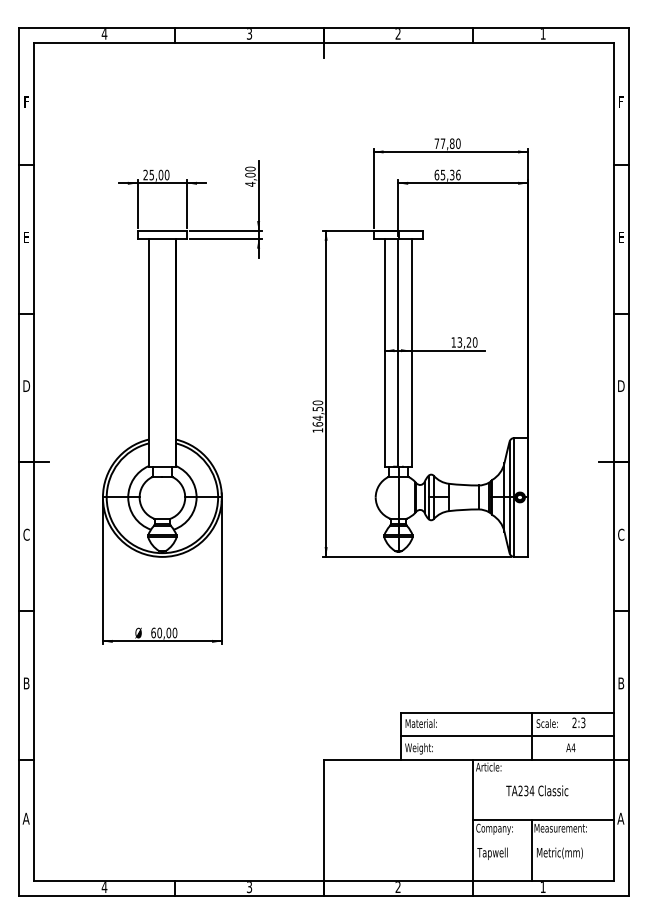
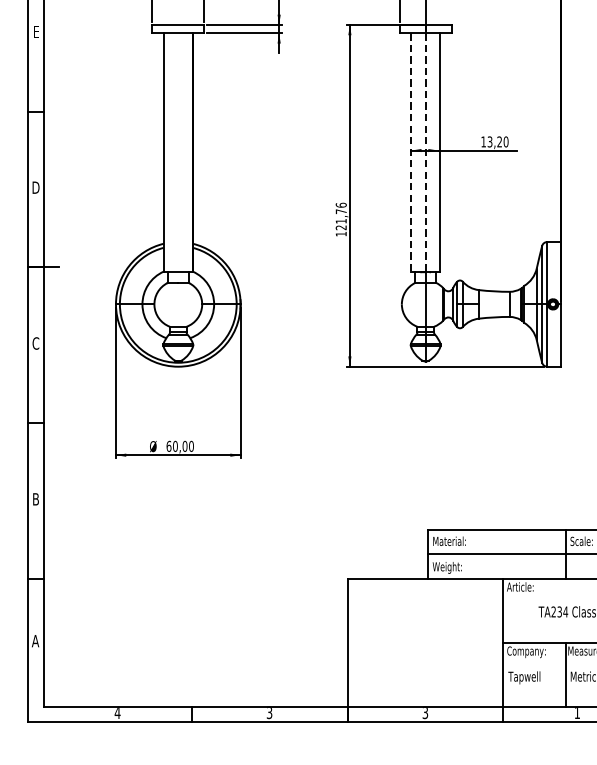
line: (384, 352) -> (411, 152), solid -> dashed
line: (398, 352) -> (425, 152), solid -> dashed
text: (317, 413) -> (340, 216), 164,50 -> 121,76
text: (397, 887) -> (424, 713), 2 -> 3

